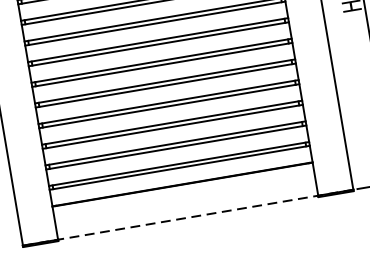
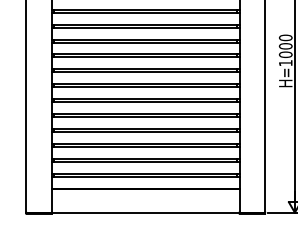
line: (187, 217) -> (145, 212), dashed -> solid

